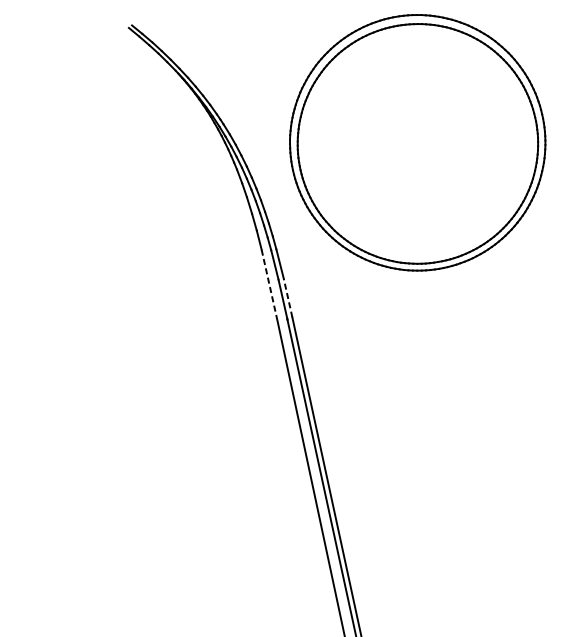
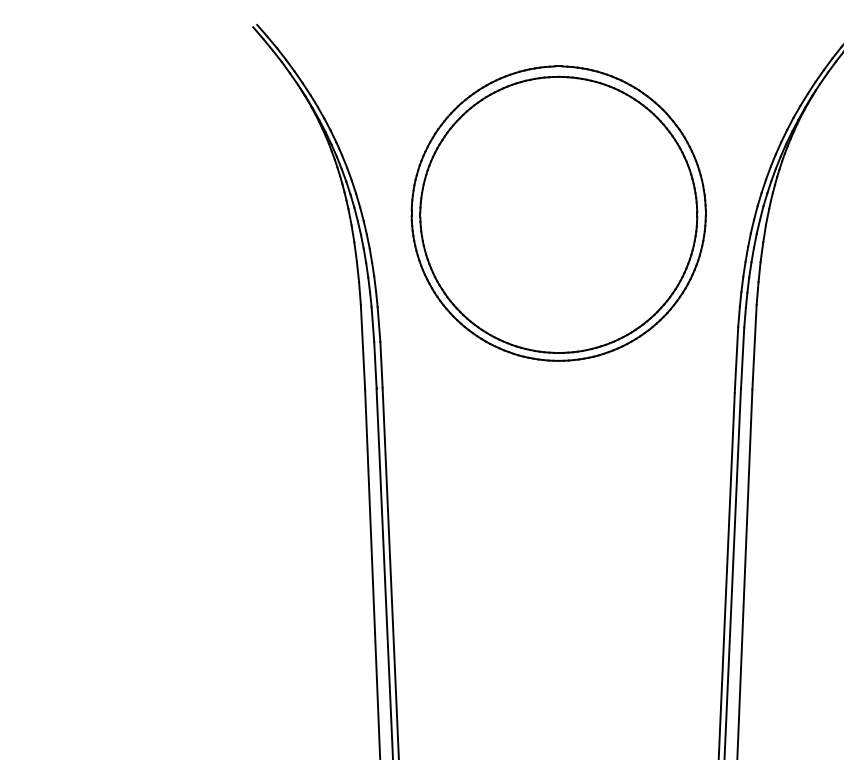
line: (270, 285) -> (363, 347), dashed -> solid
line: (288, 297) -> (381, 364), dashed -> solid

